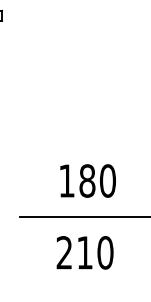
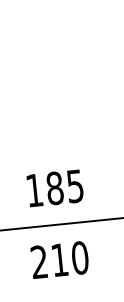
text: (107, 180) -> (74, 185), 180 -> 185

